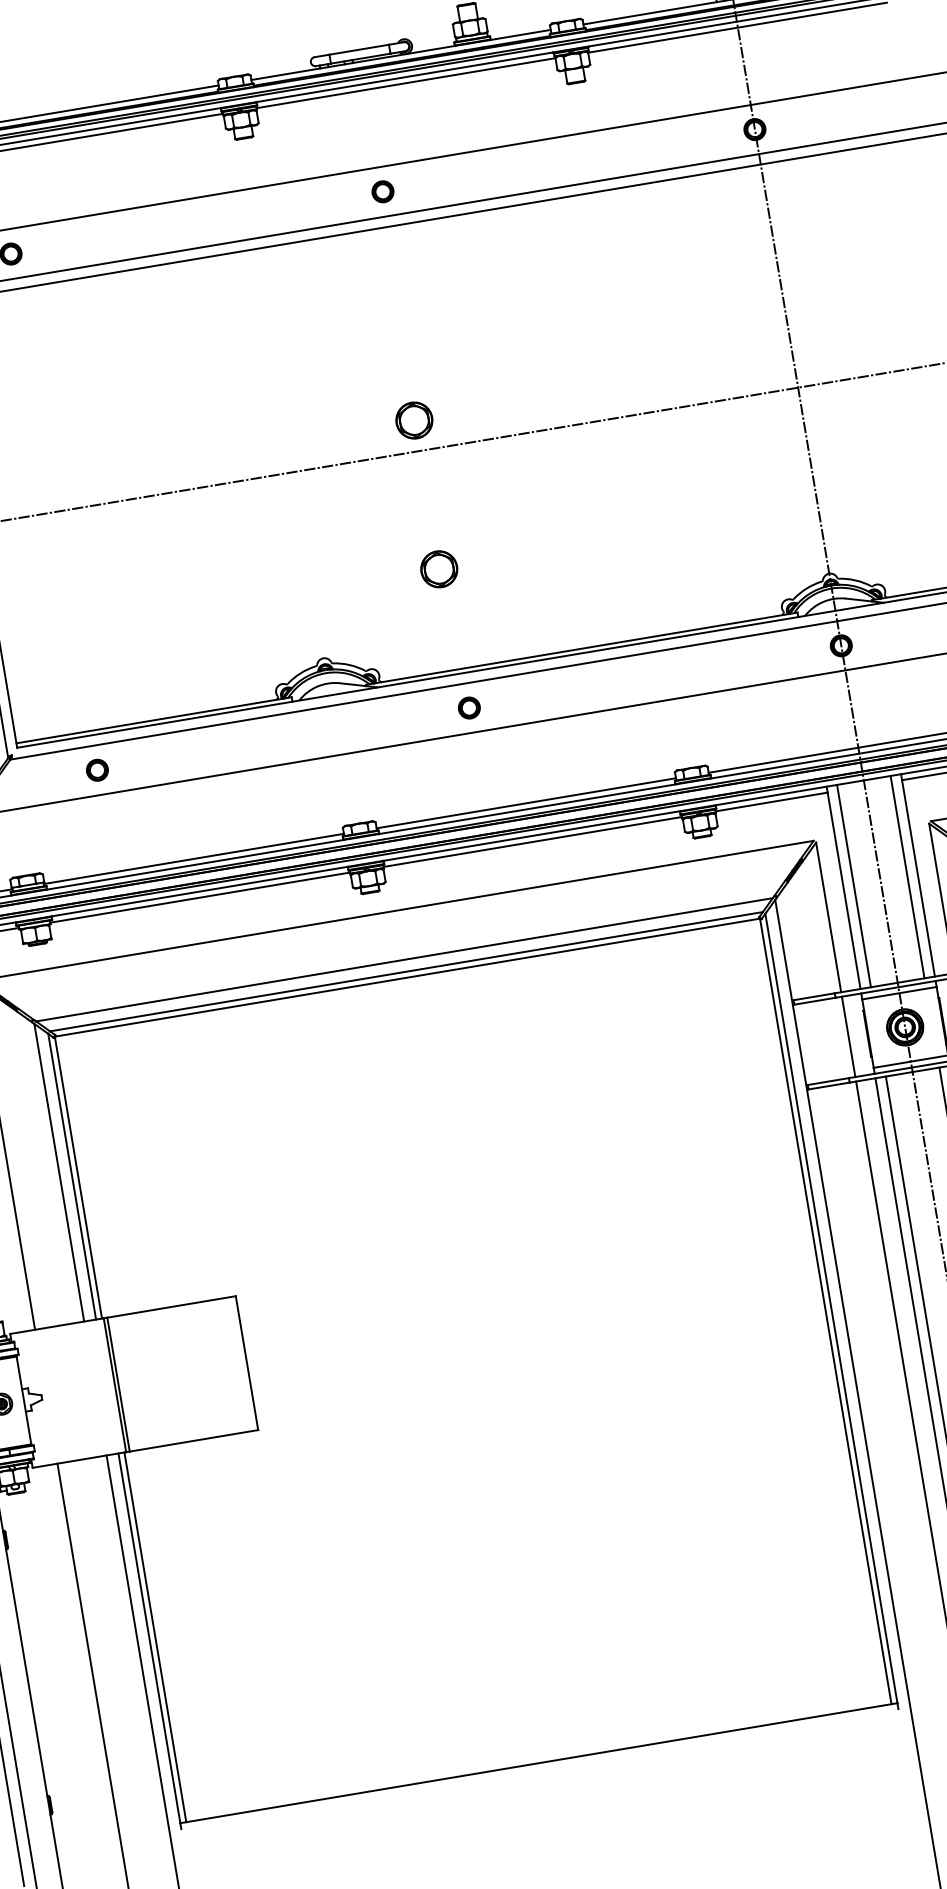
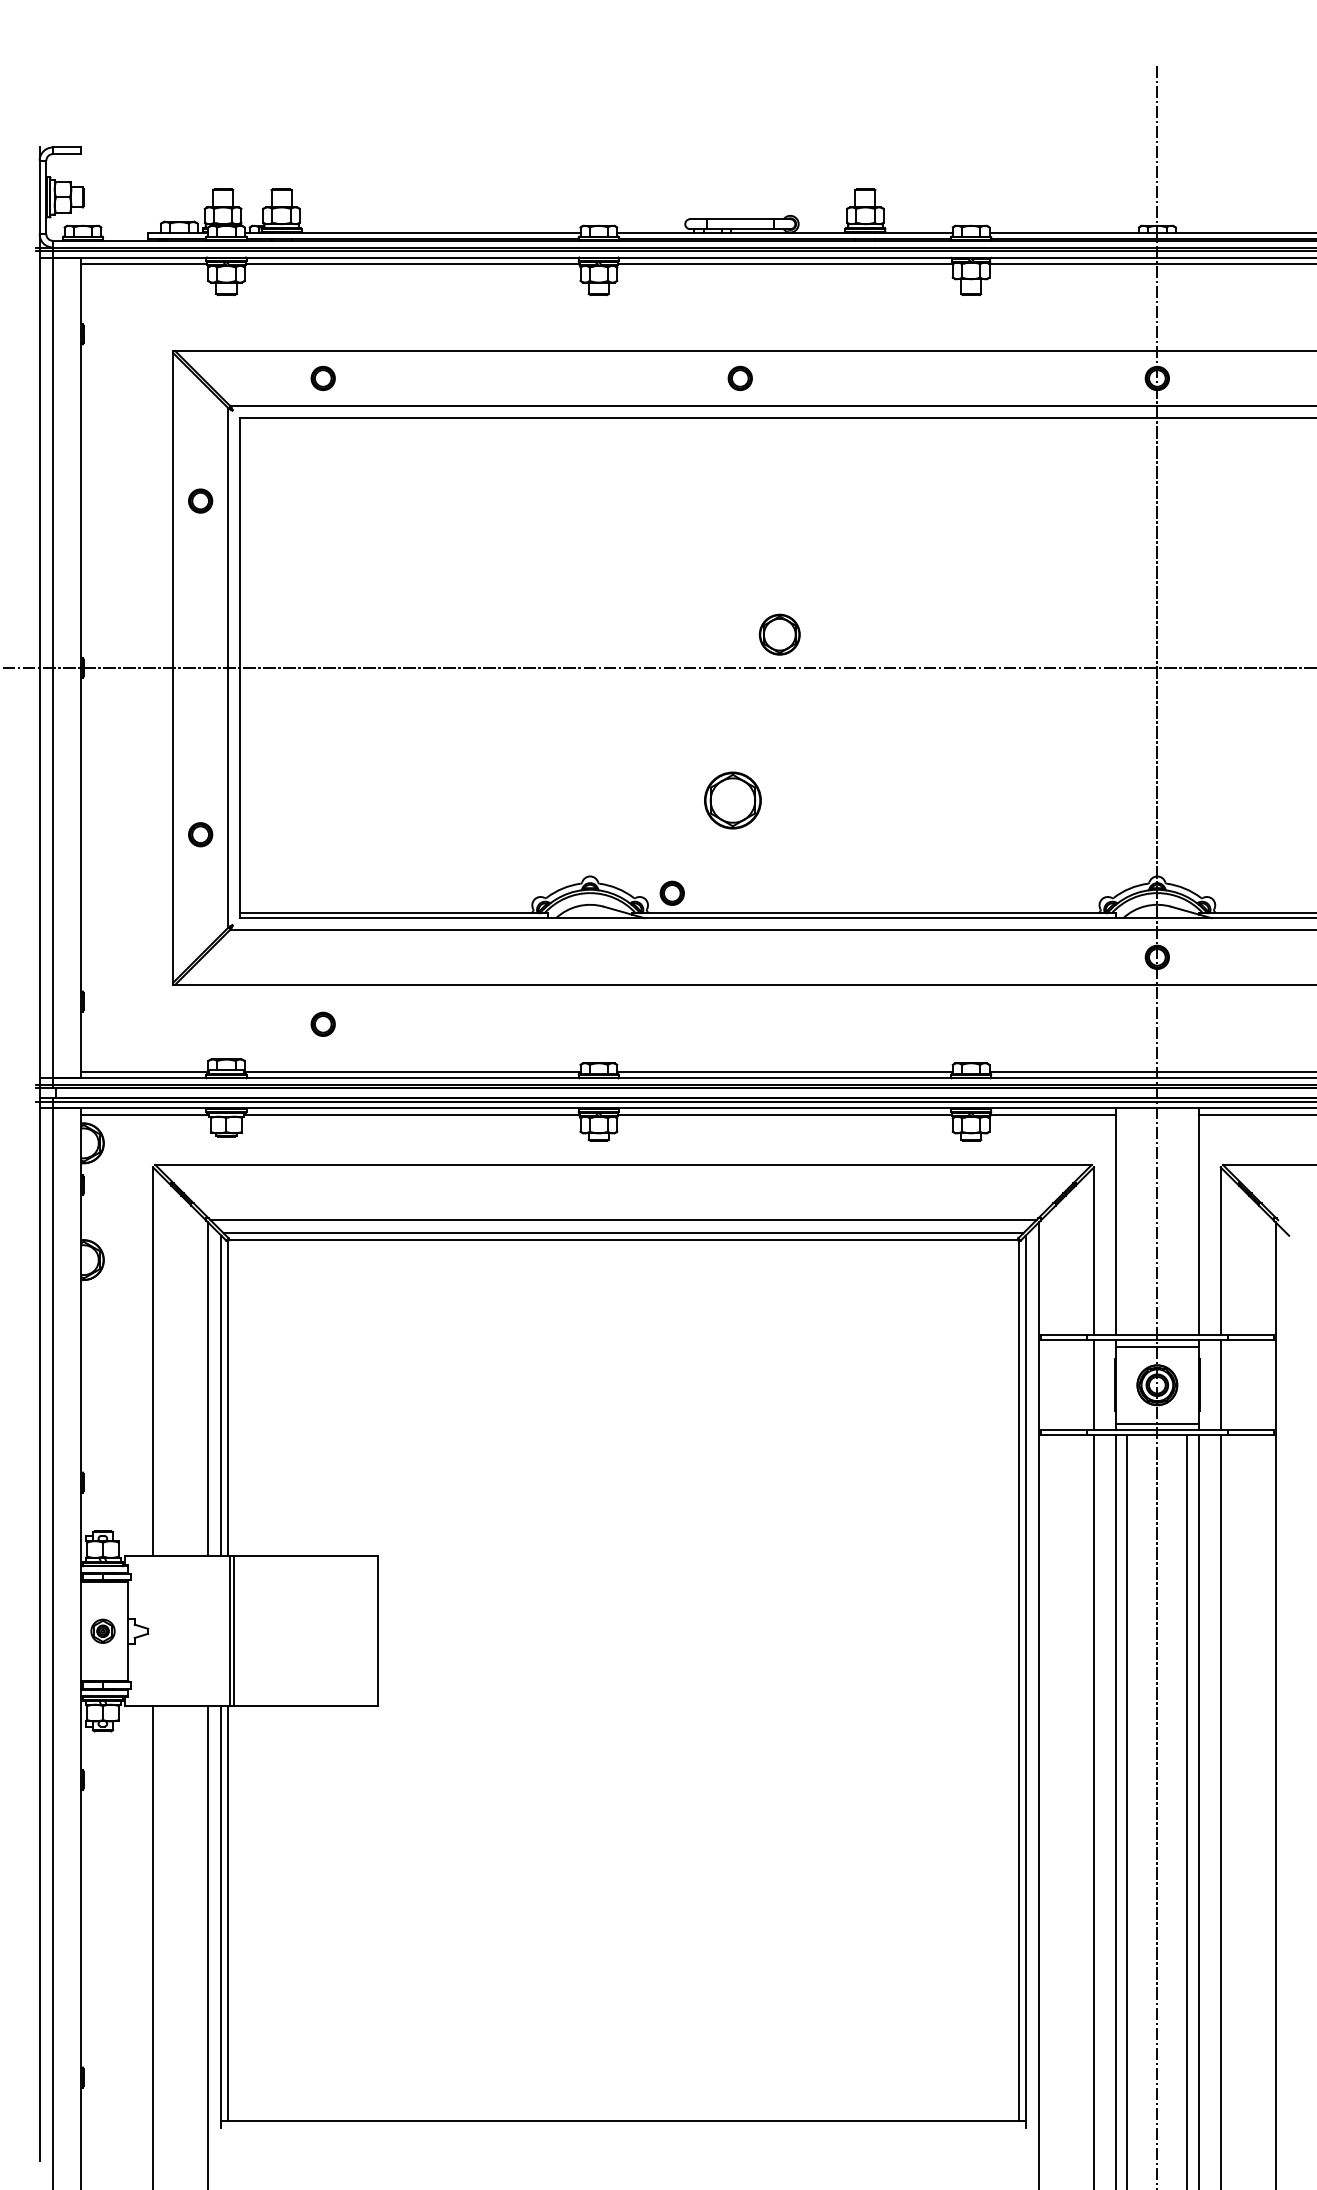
part: (414, 420) -> (779, 634), moved
part: (439, 569) -> (732, 800), size x1.4
part: (468, 707) -> (671, 892), moved
part: (96, 769) -> (322, 1023), moved
line: (907, 876) -> (1187, 1221), removed
line: (854, 885) -> (1127, 1221), removed

